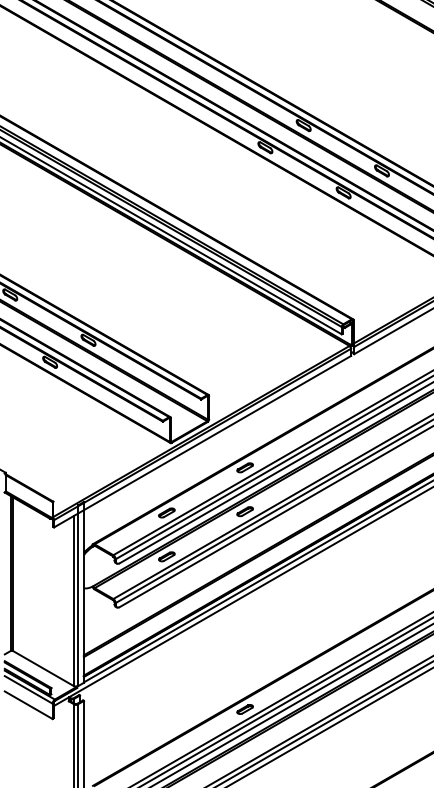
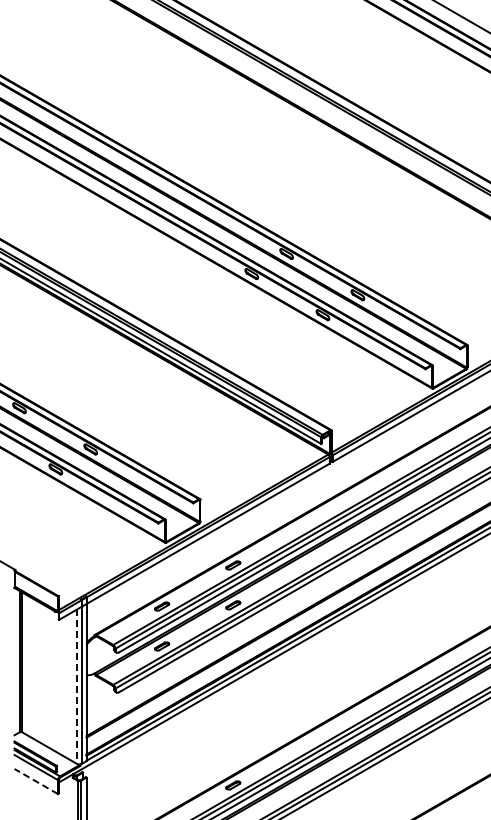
line: (73, 601) -> (77, 687), solid -> dashed
line: (27, 705) -> (35, 781), solid -> dashed

